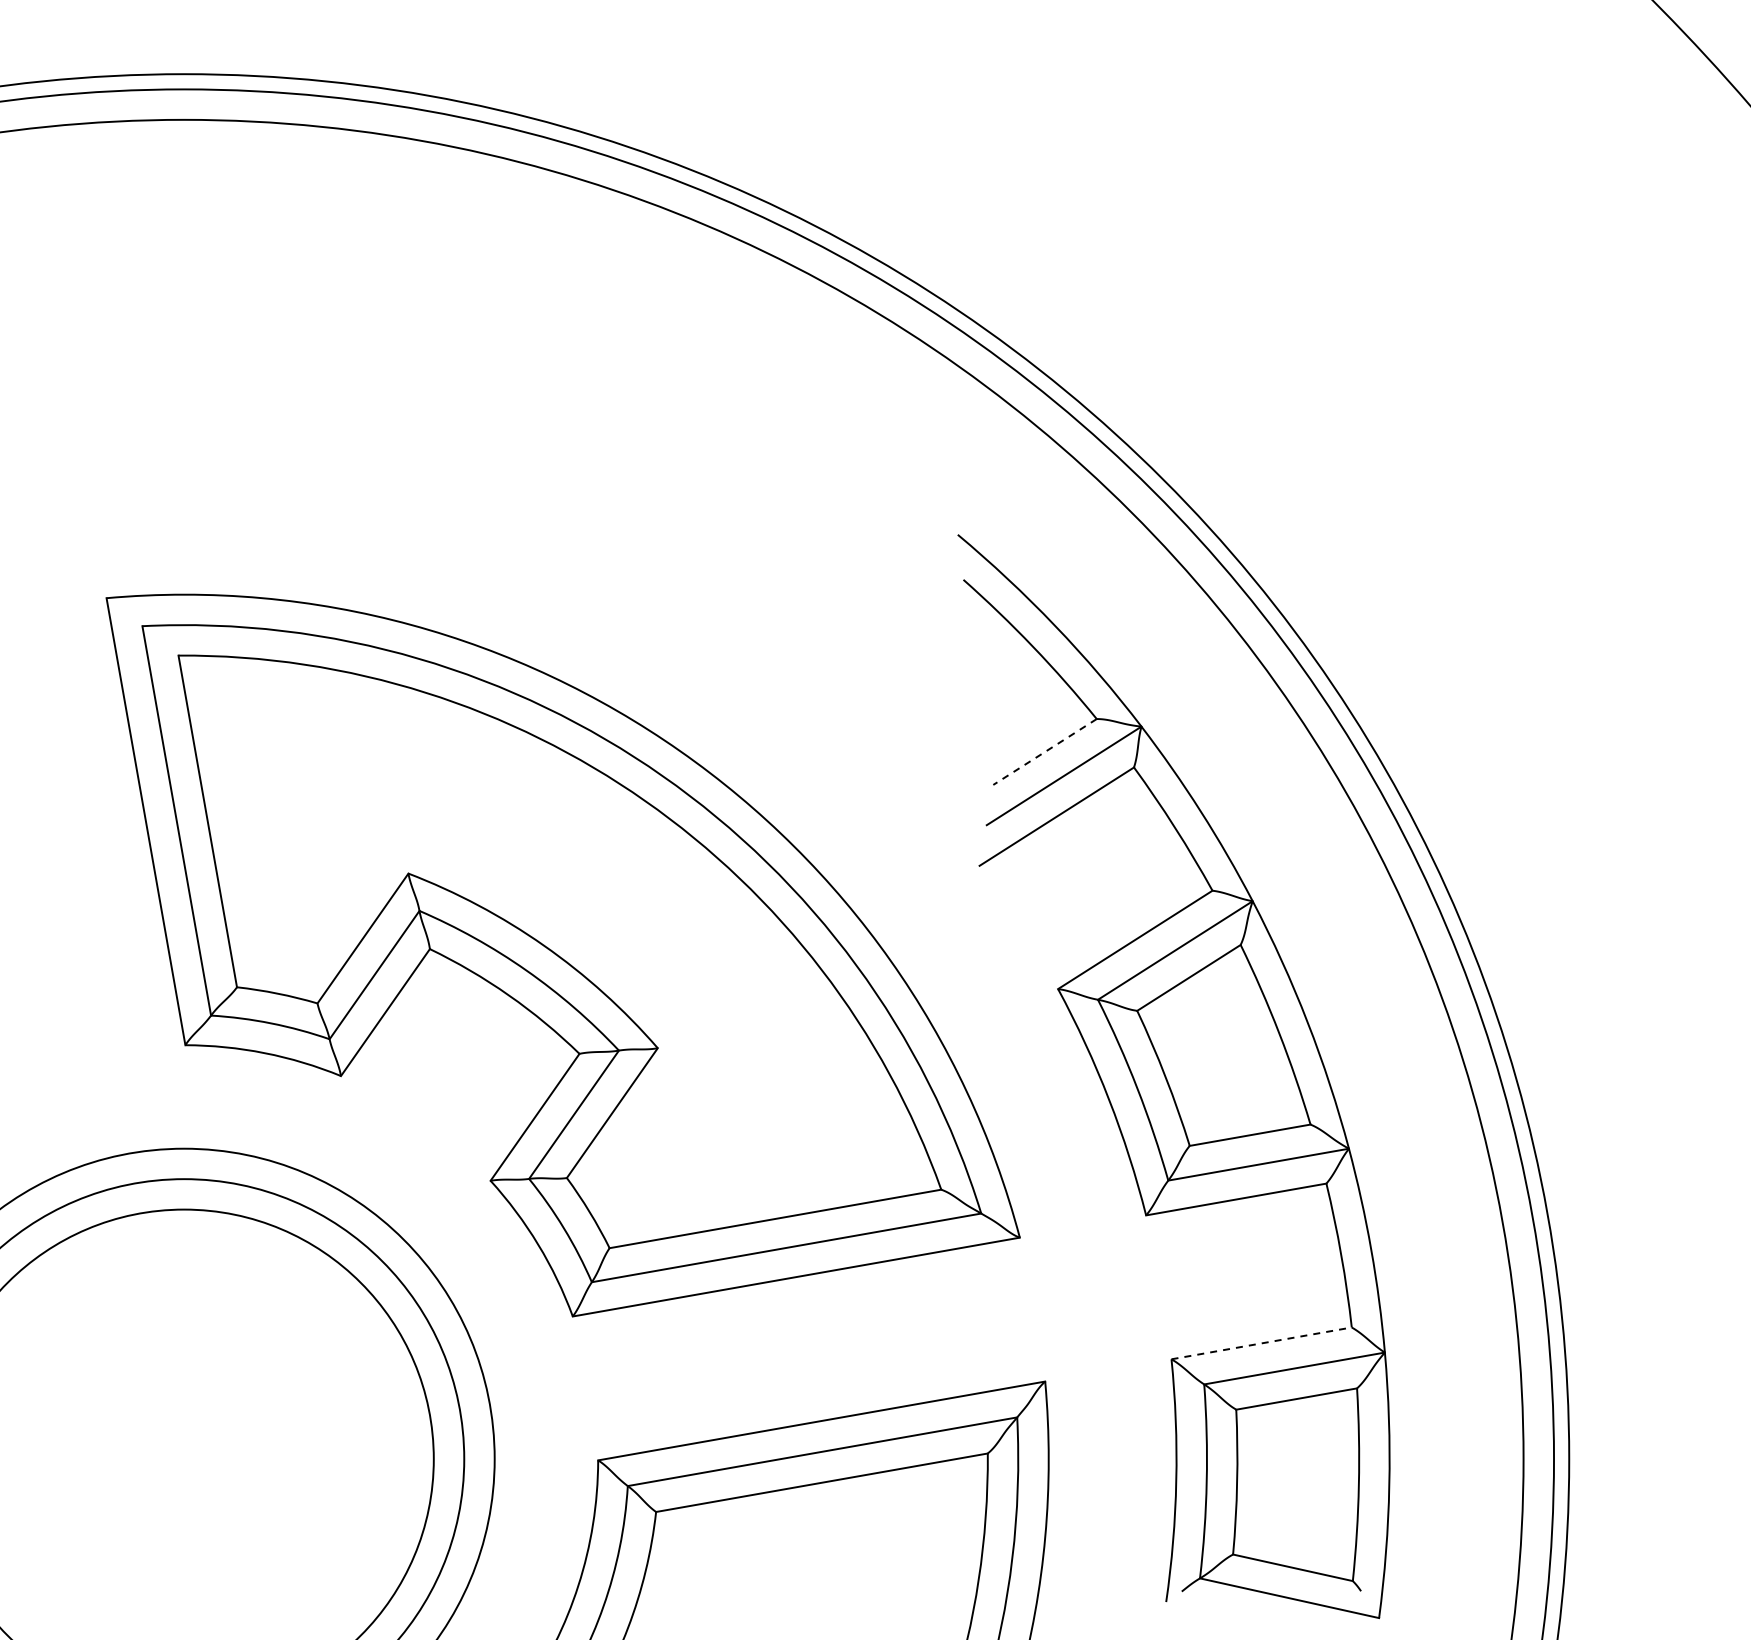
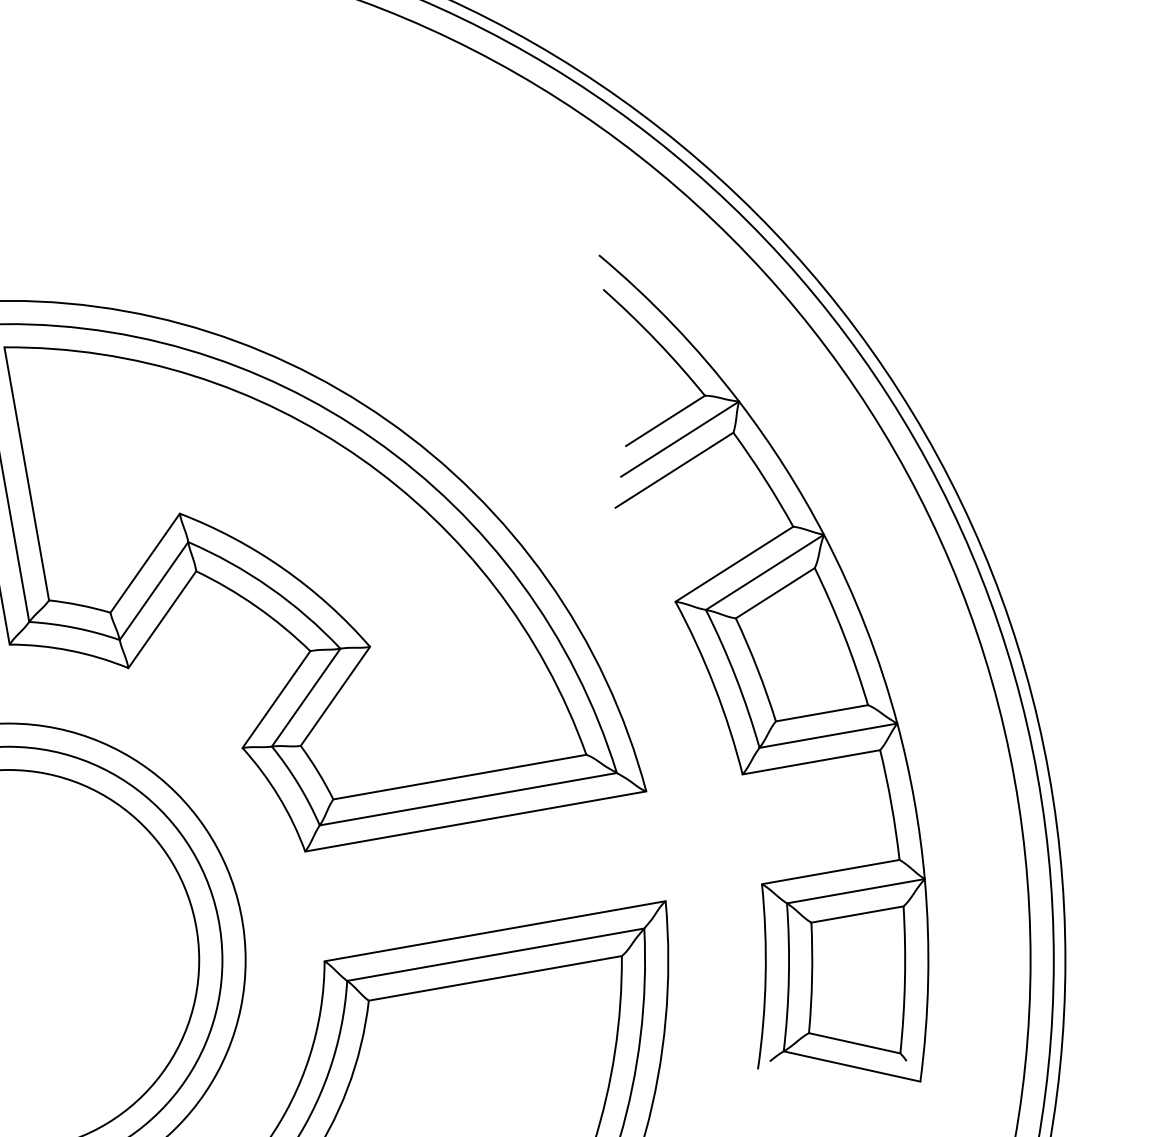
line: (1044, 752) -> (665, 421), dashed -> solid
line: (1261, 1343) -> (830, 872), dashed -> solid

